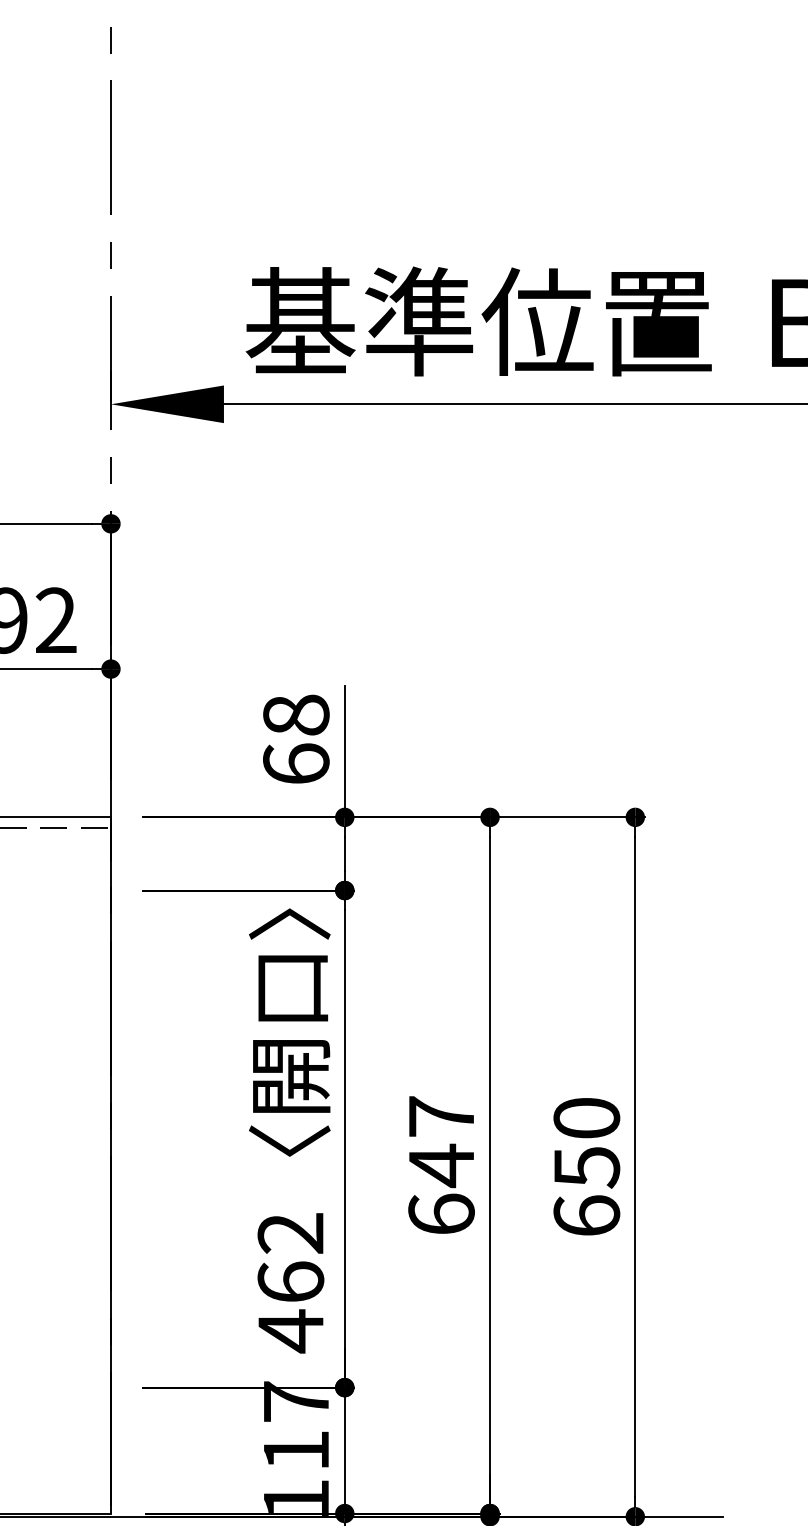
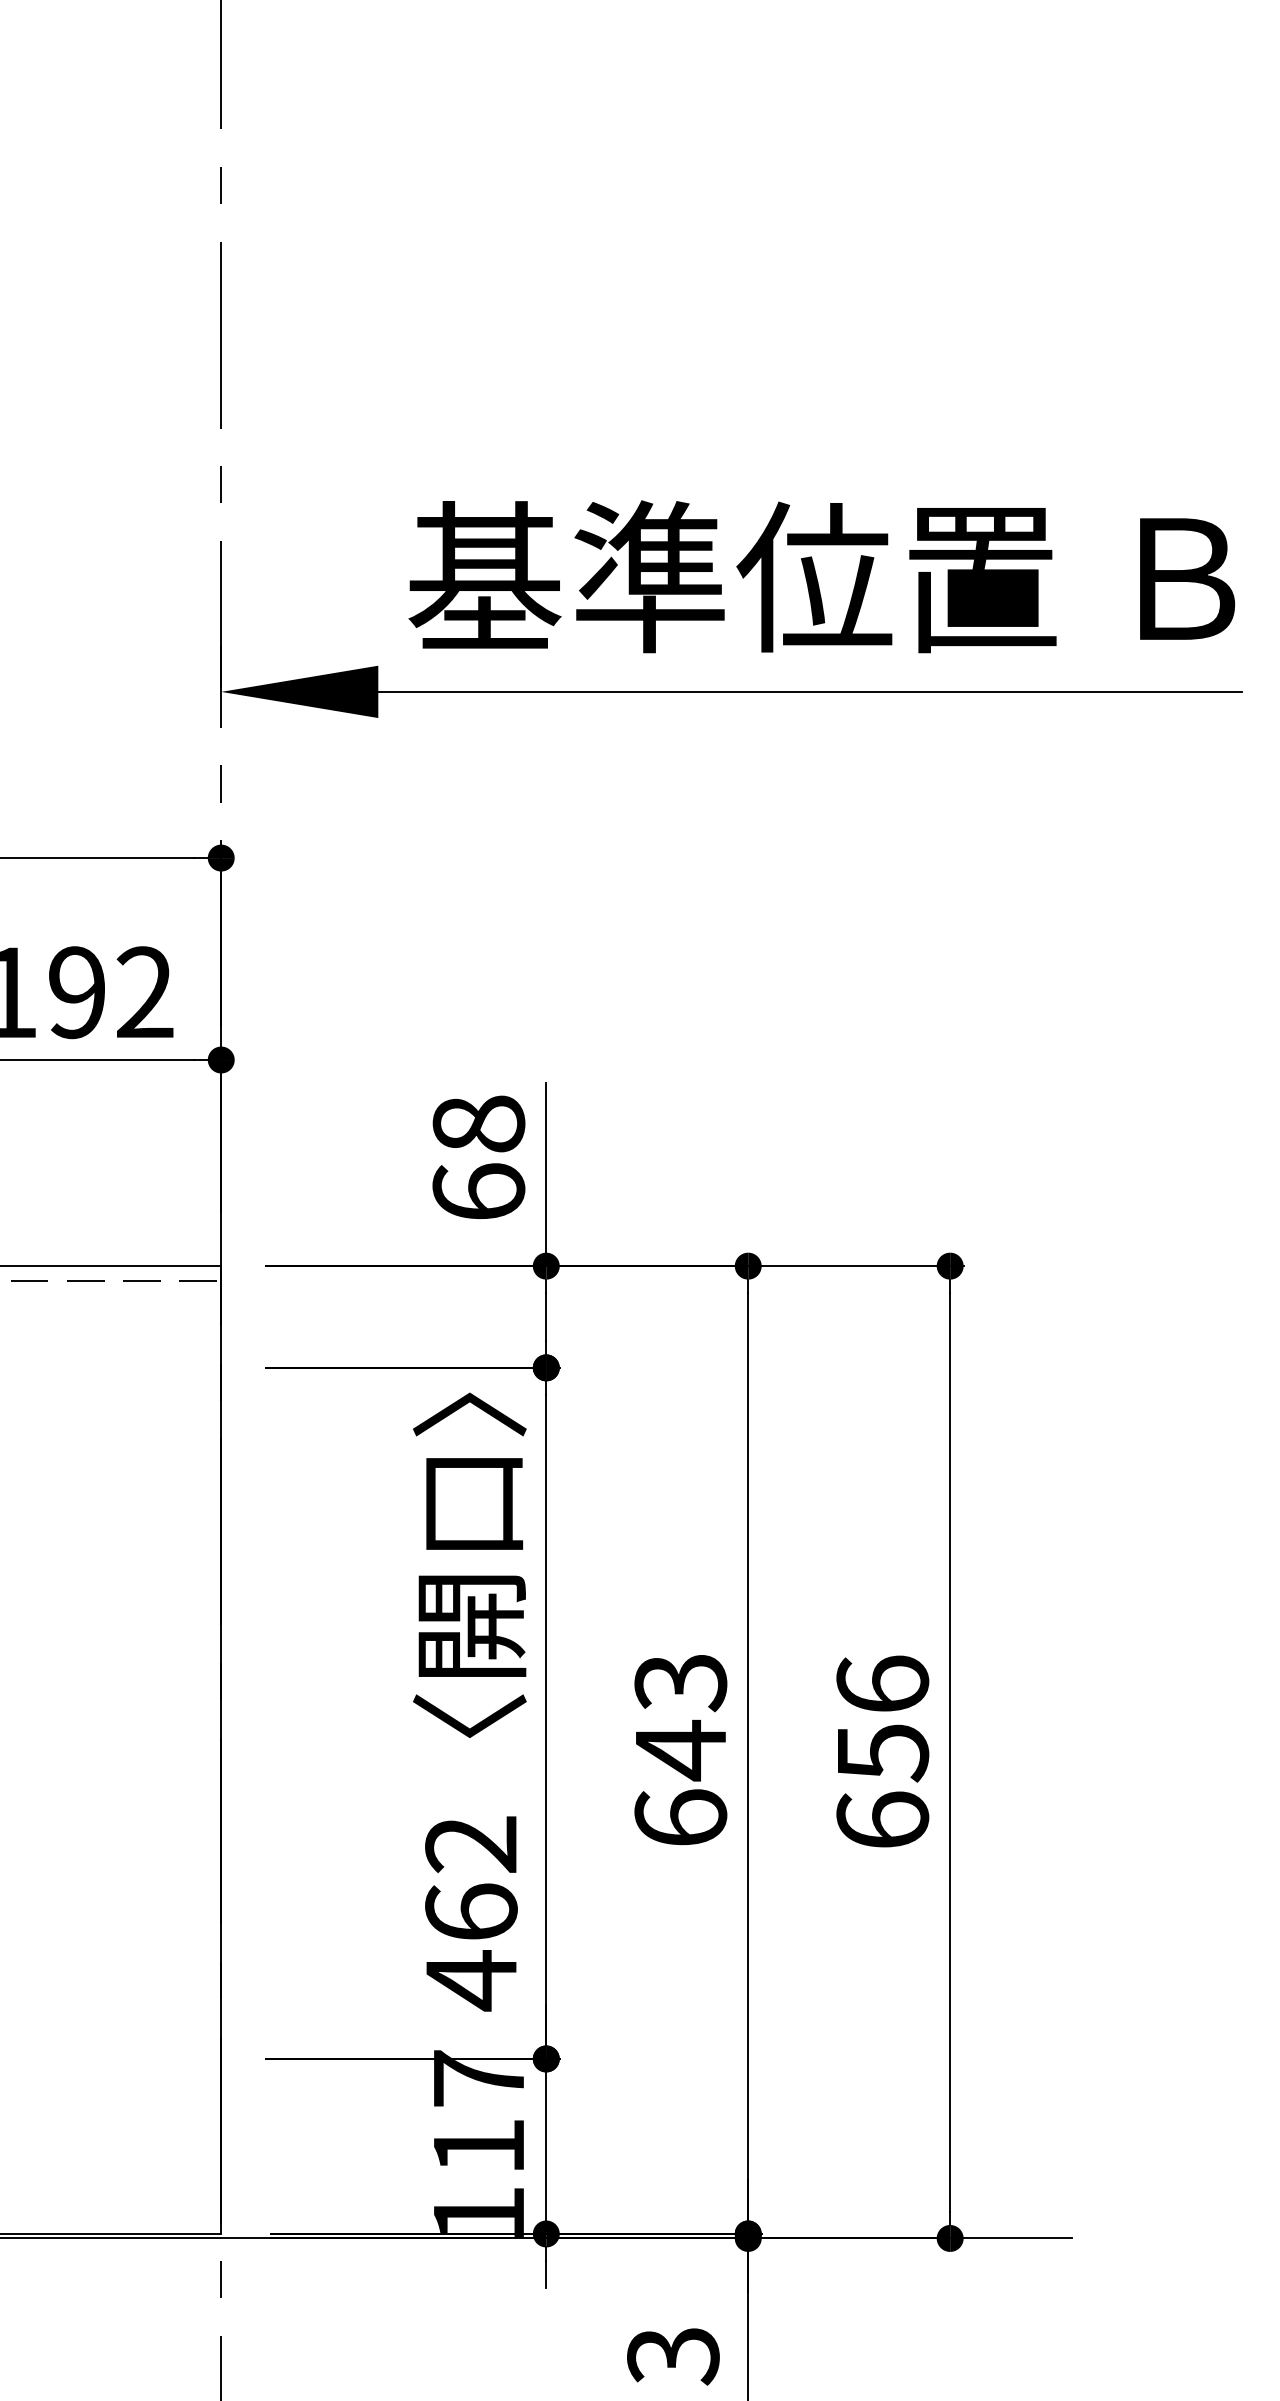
text: (441, 1116) -> (680, 1682), 647 -> 643
text: (586, 1117) -> (882, 1683), 650 -> 656

